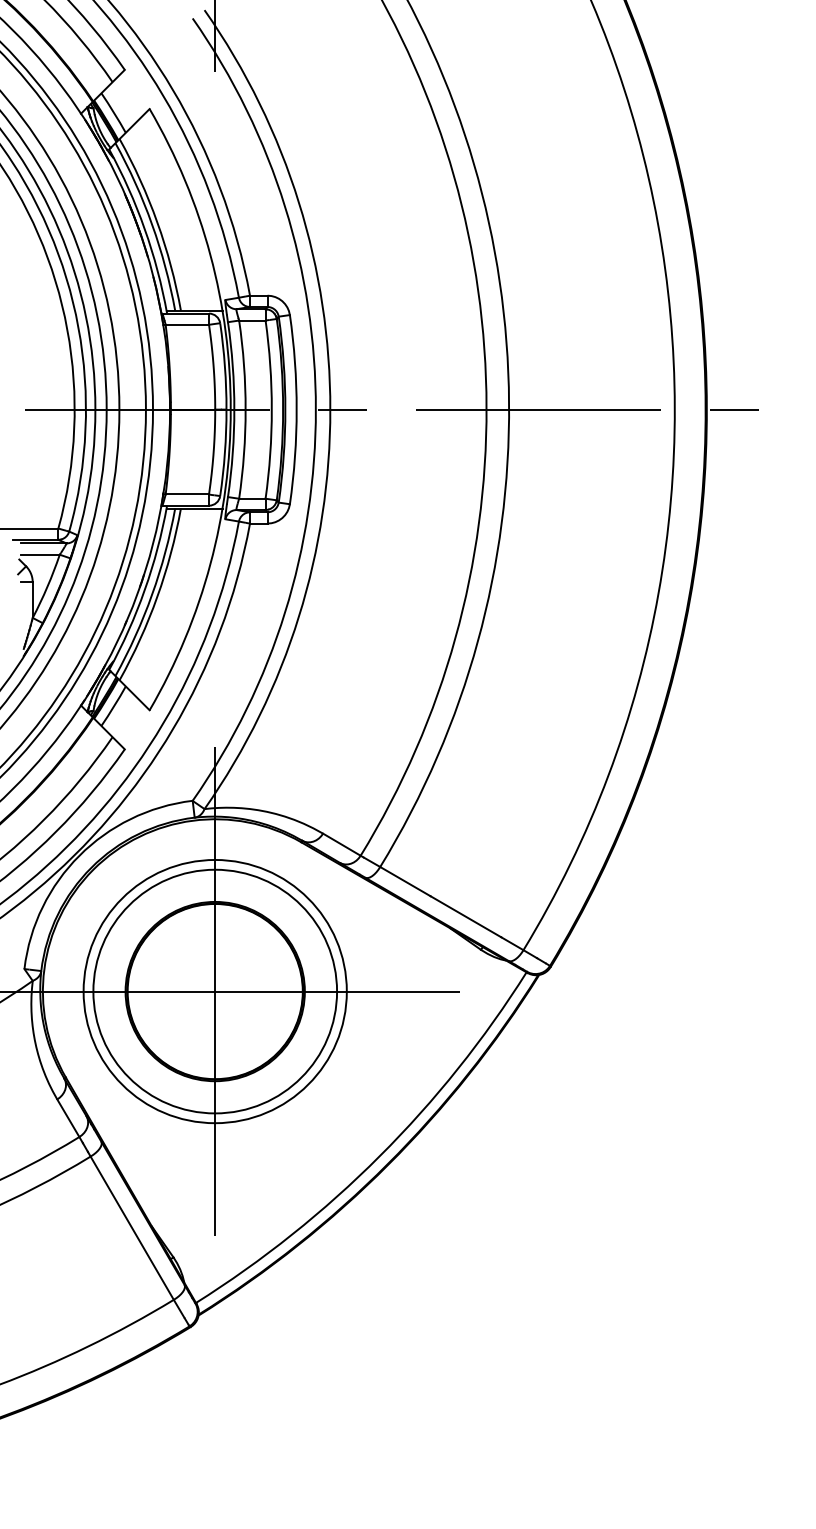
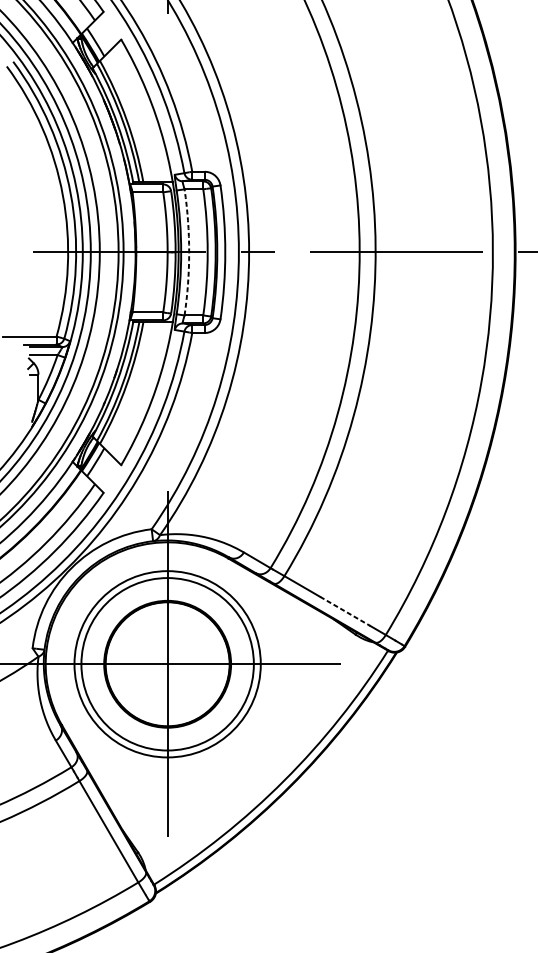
arc: (245, 409) -> (189, 252), solid -> dashed
line: (465, 916) -> (344, 611), solid -> dashed

